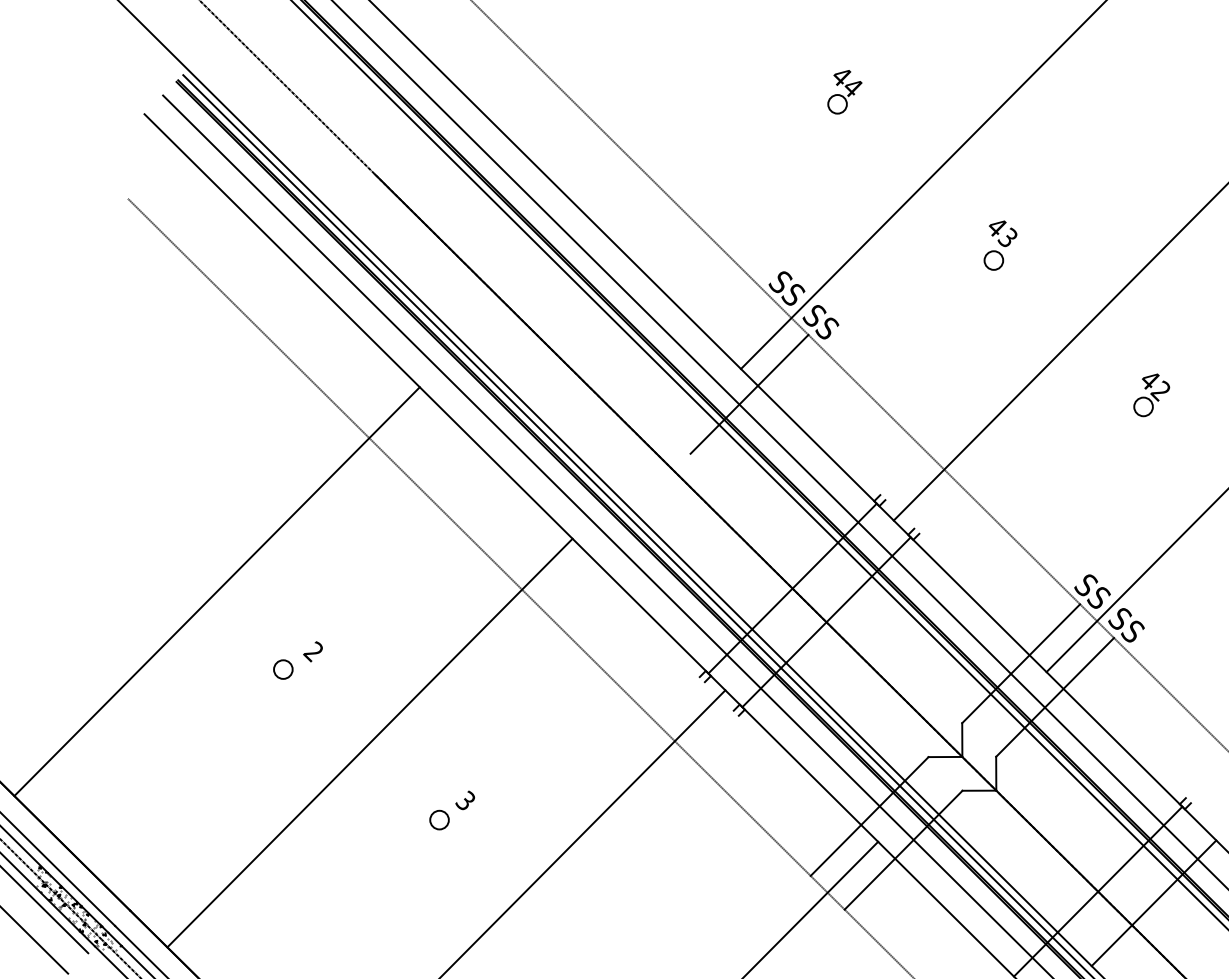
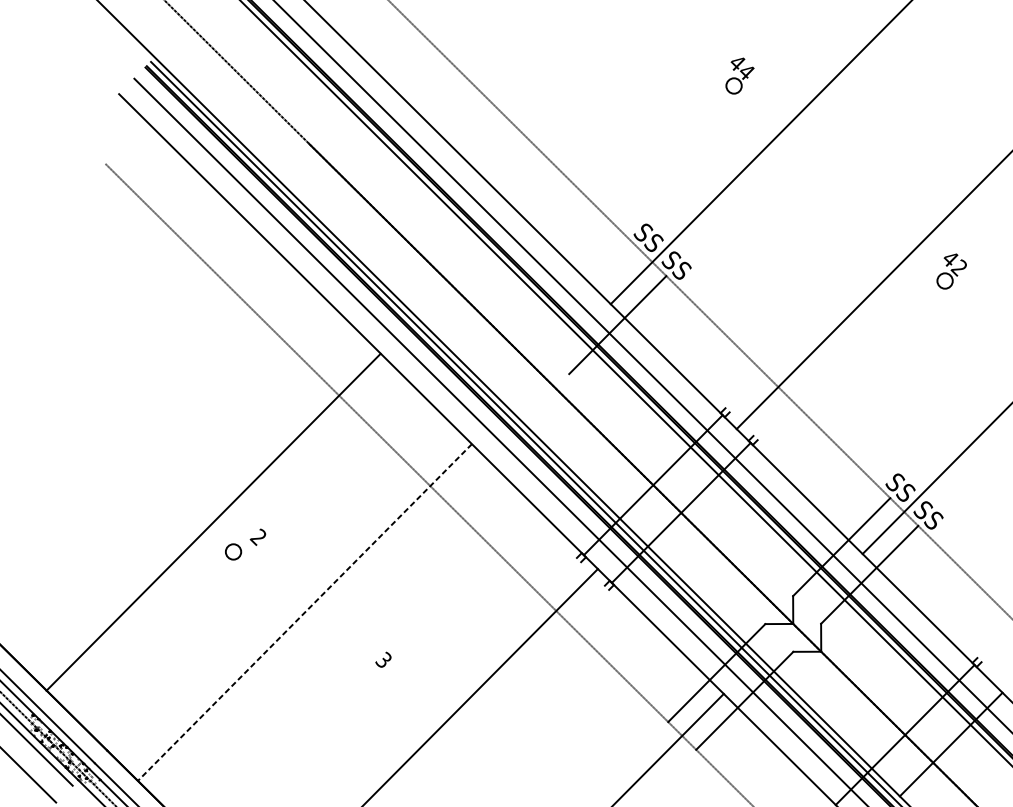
part: (844, 92) -> (739, 76), moved
part: (1000, 245) -> (824, 202), removed
part: (1151, 395) -> (951, 271), moved
line: (216, 591) -> (213, 522), moved
line: (370, 743) -> (305, 612), solid -> dashed
circle: (439, 819) -> (362, 675), removed

